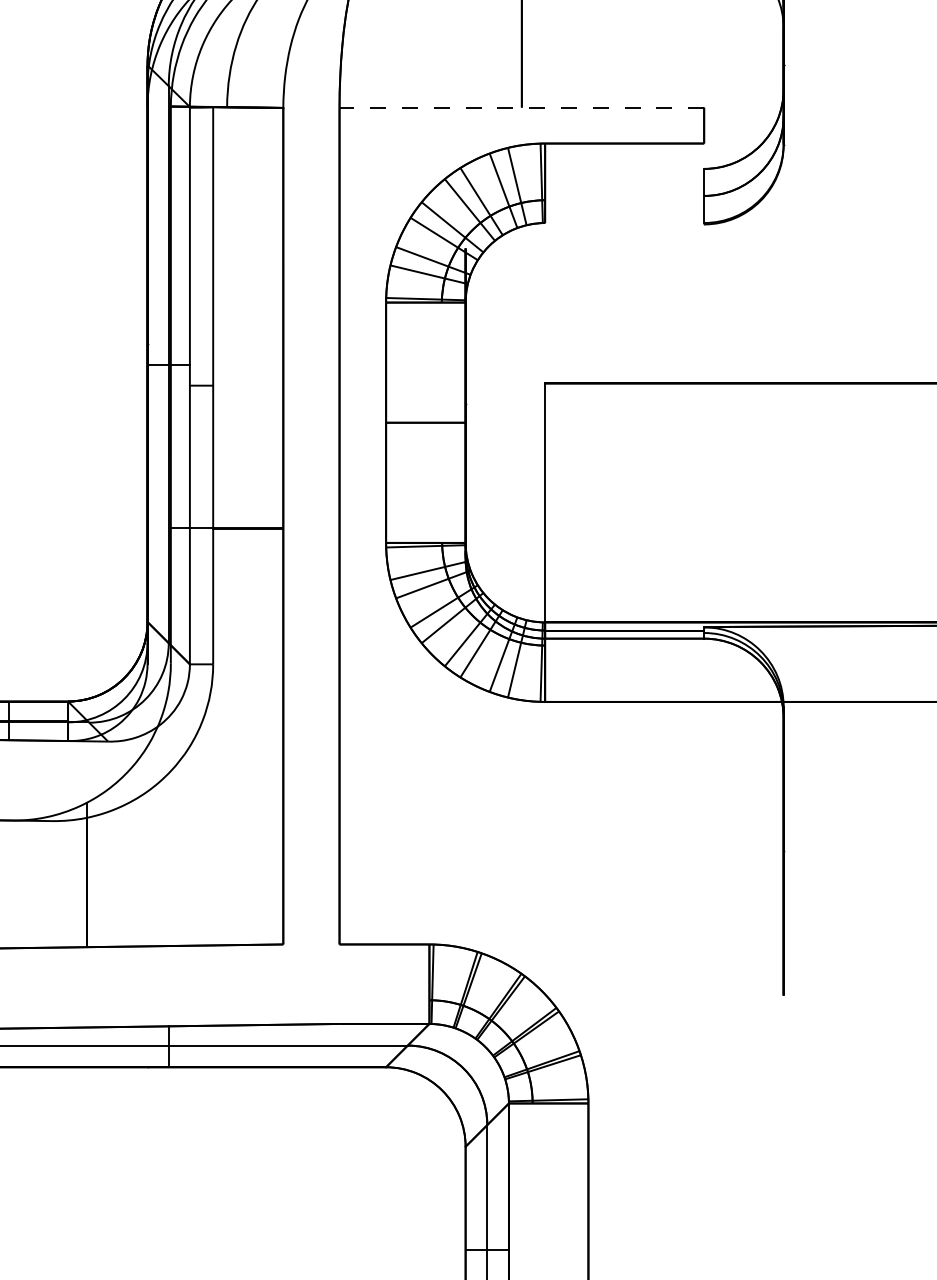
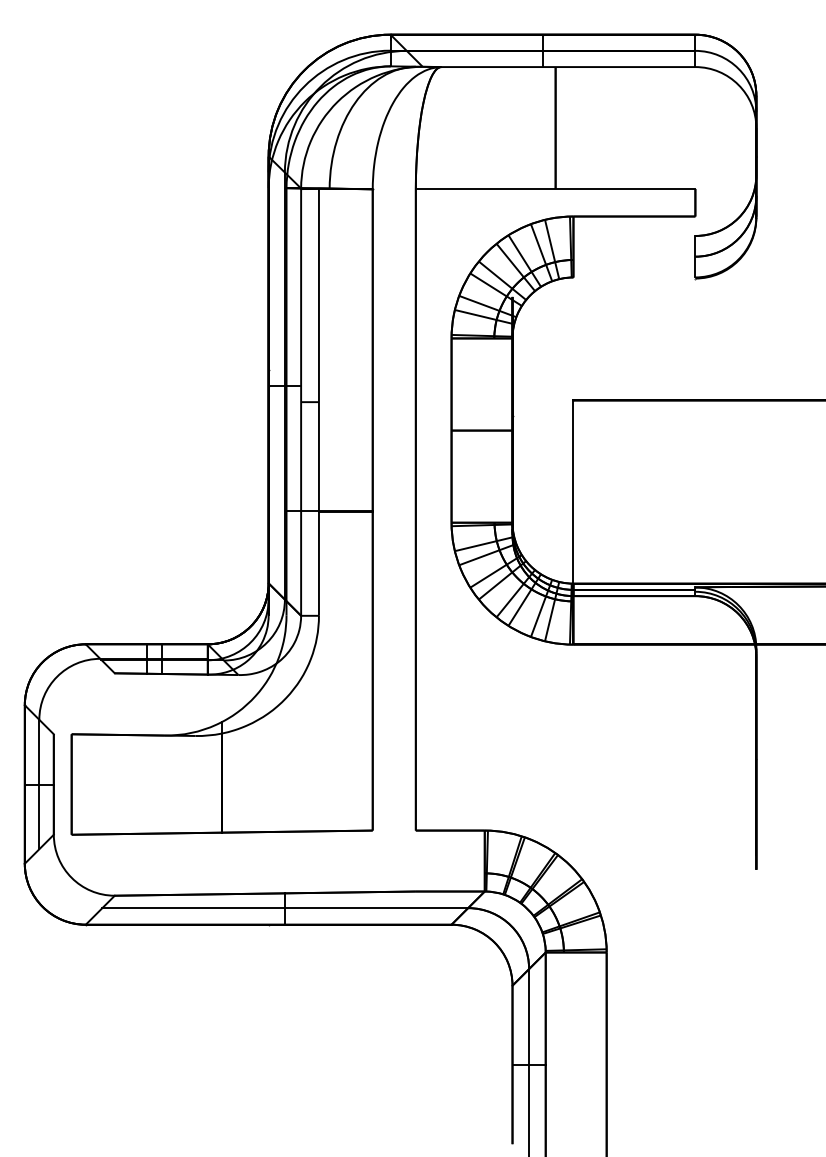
line: (521, 106) -> (555, 188), dashed -> solid

